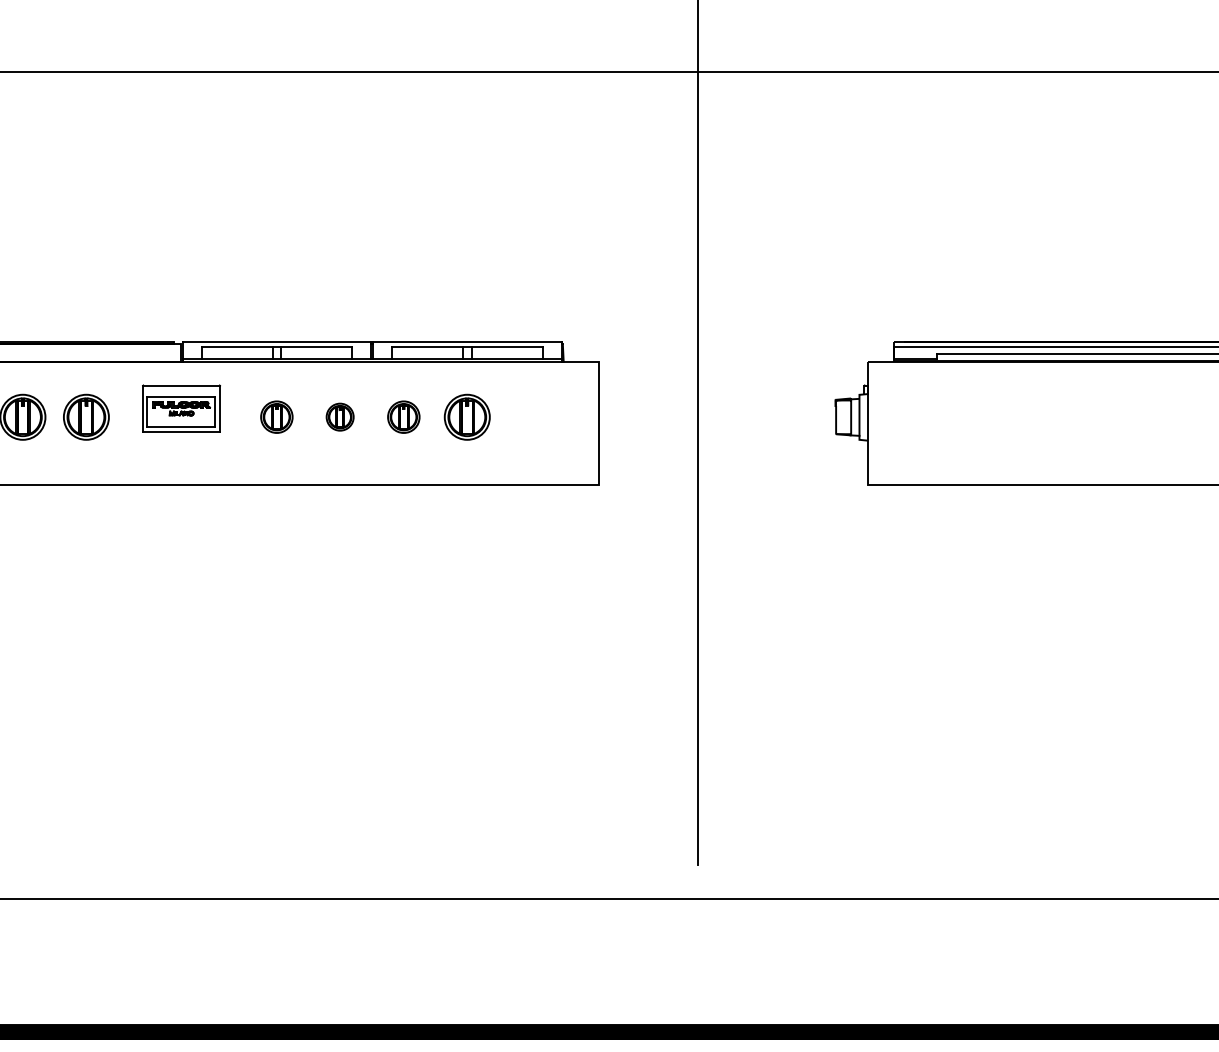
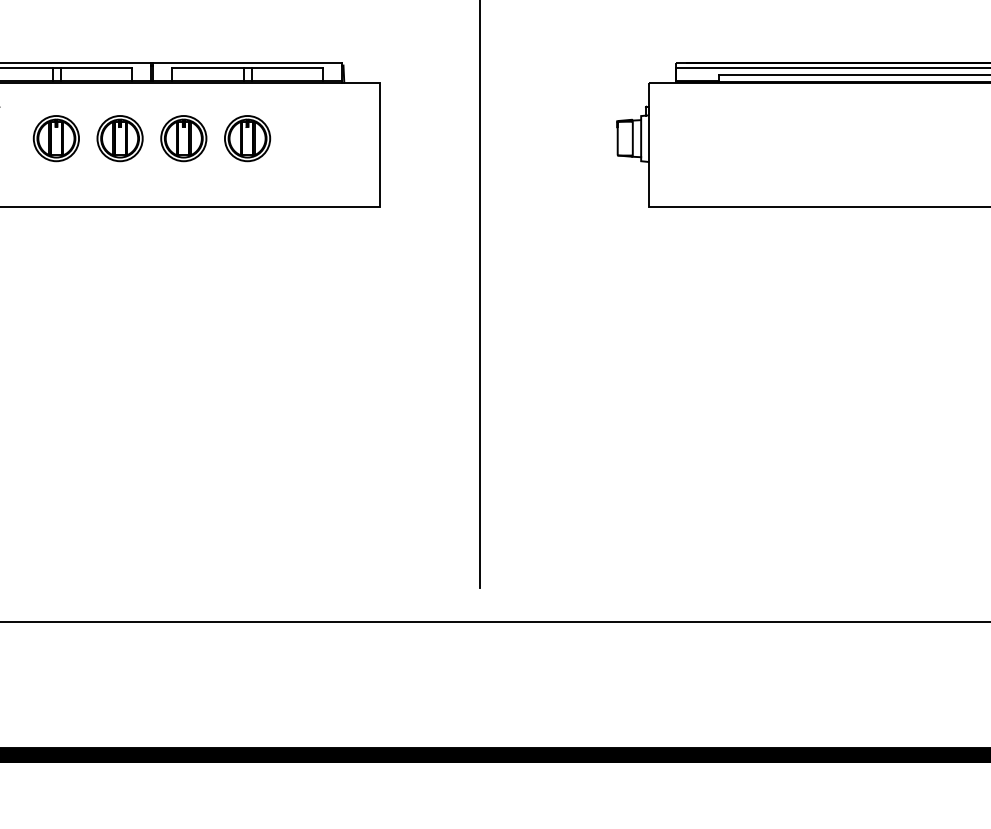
part: (276, 416) -> (56, 137), size x1.43
part: (339, 416) -> (119, 137), size x1.67
part: (403, 416) -> (183, 137), size x1.43

